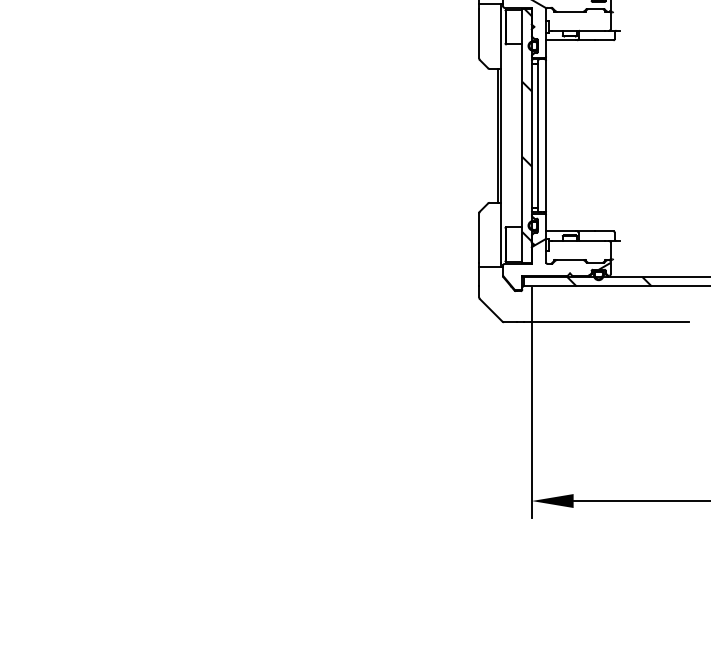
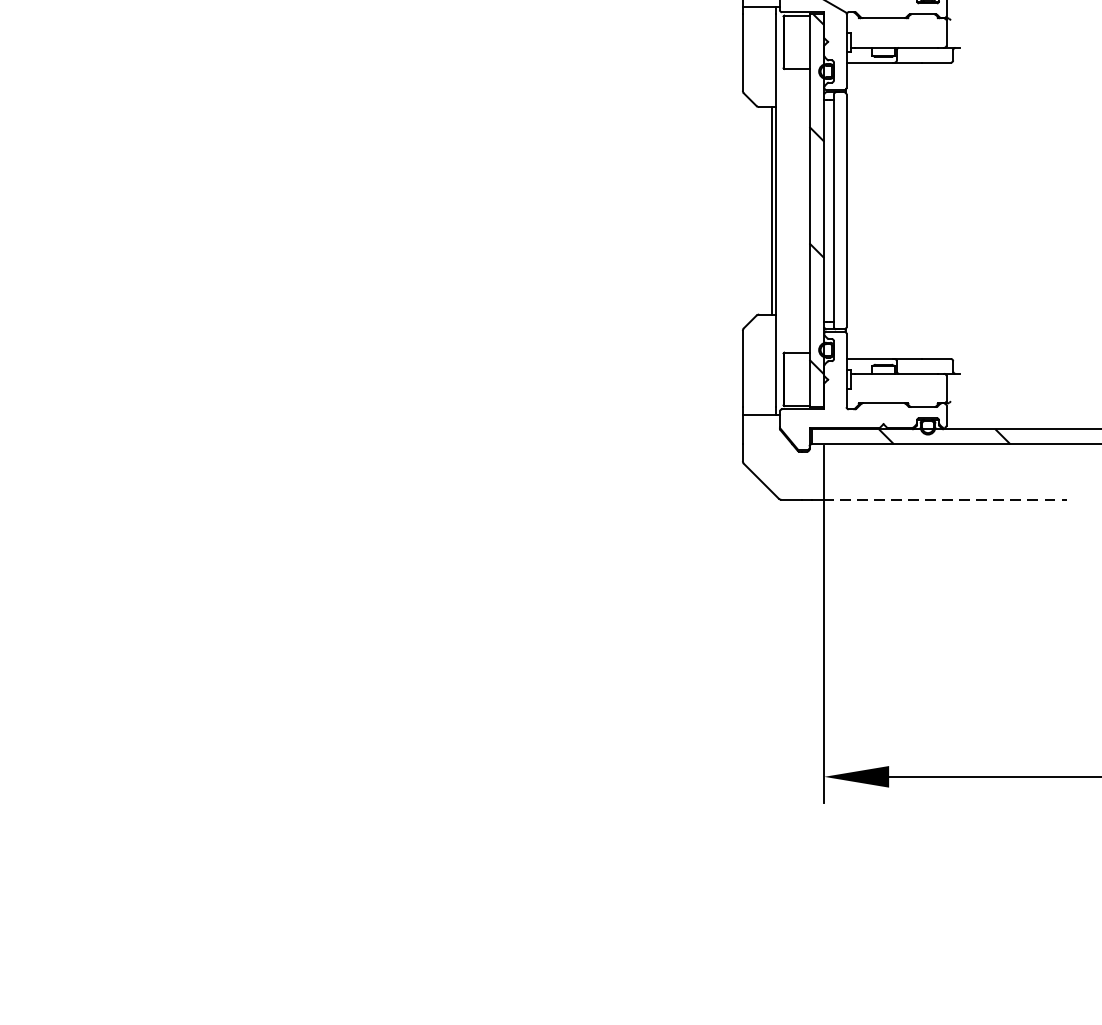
hatch: (571, 256) -> (885, 397), removed
line: (609, 322) -> (944, 500), solid -> dashed

